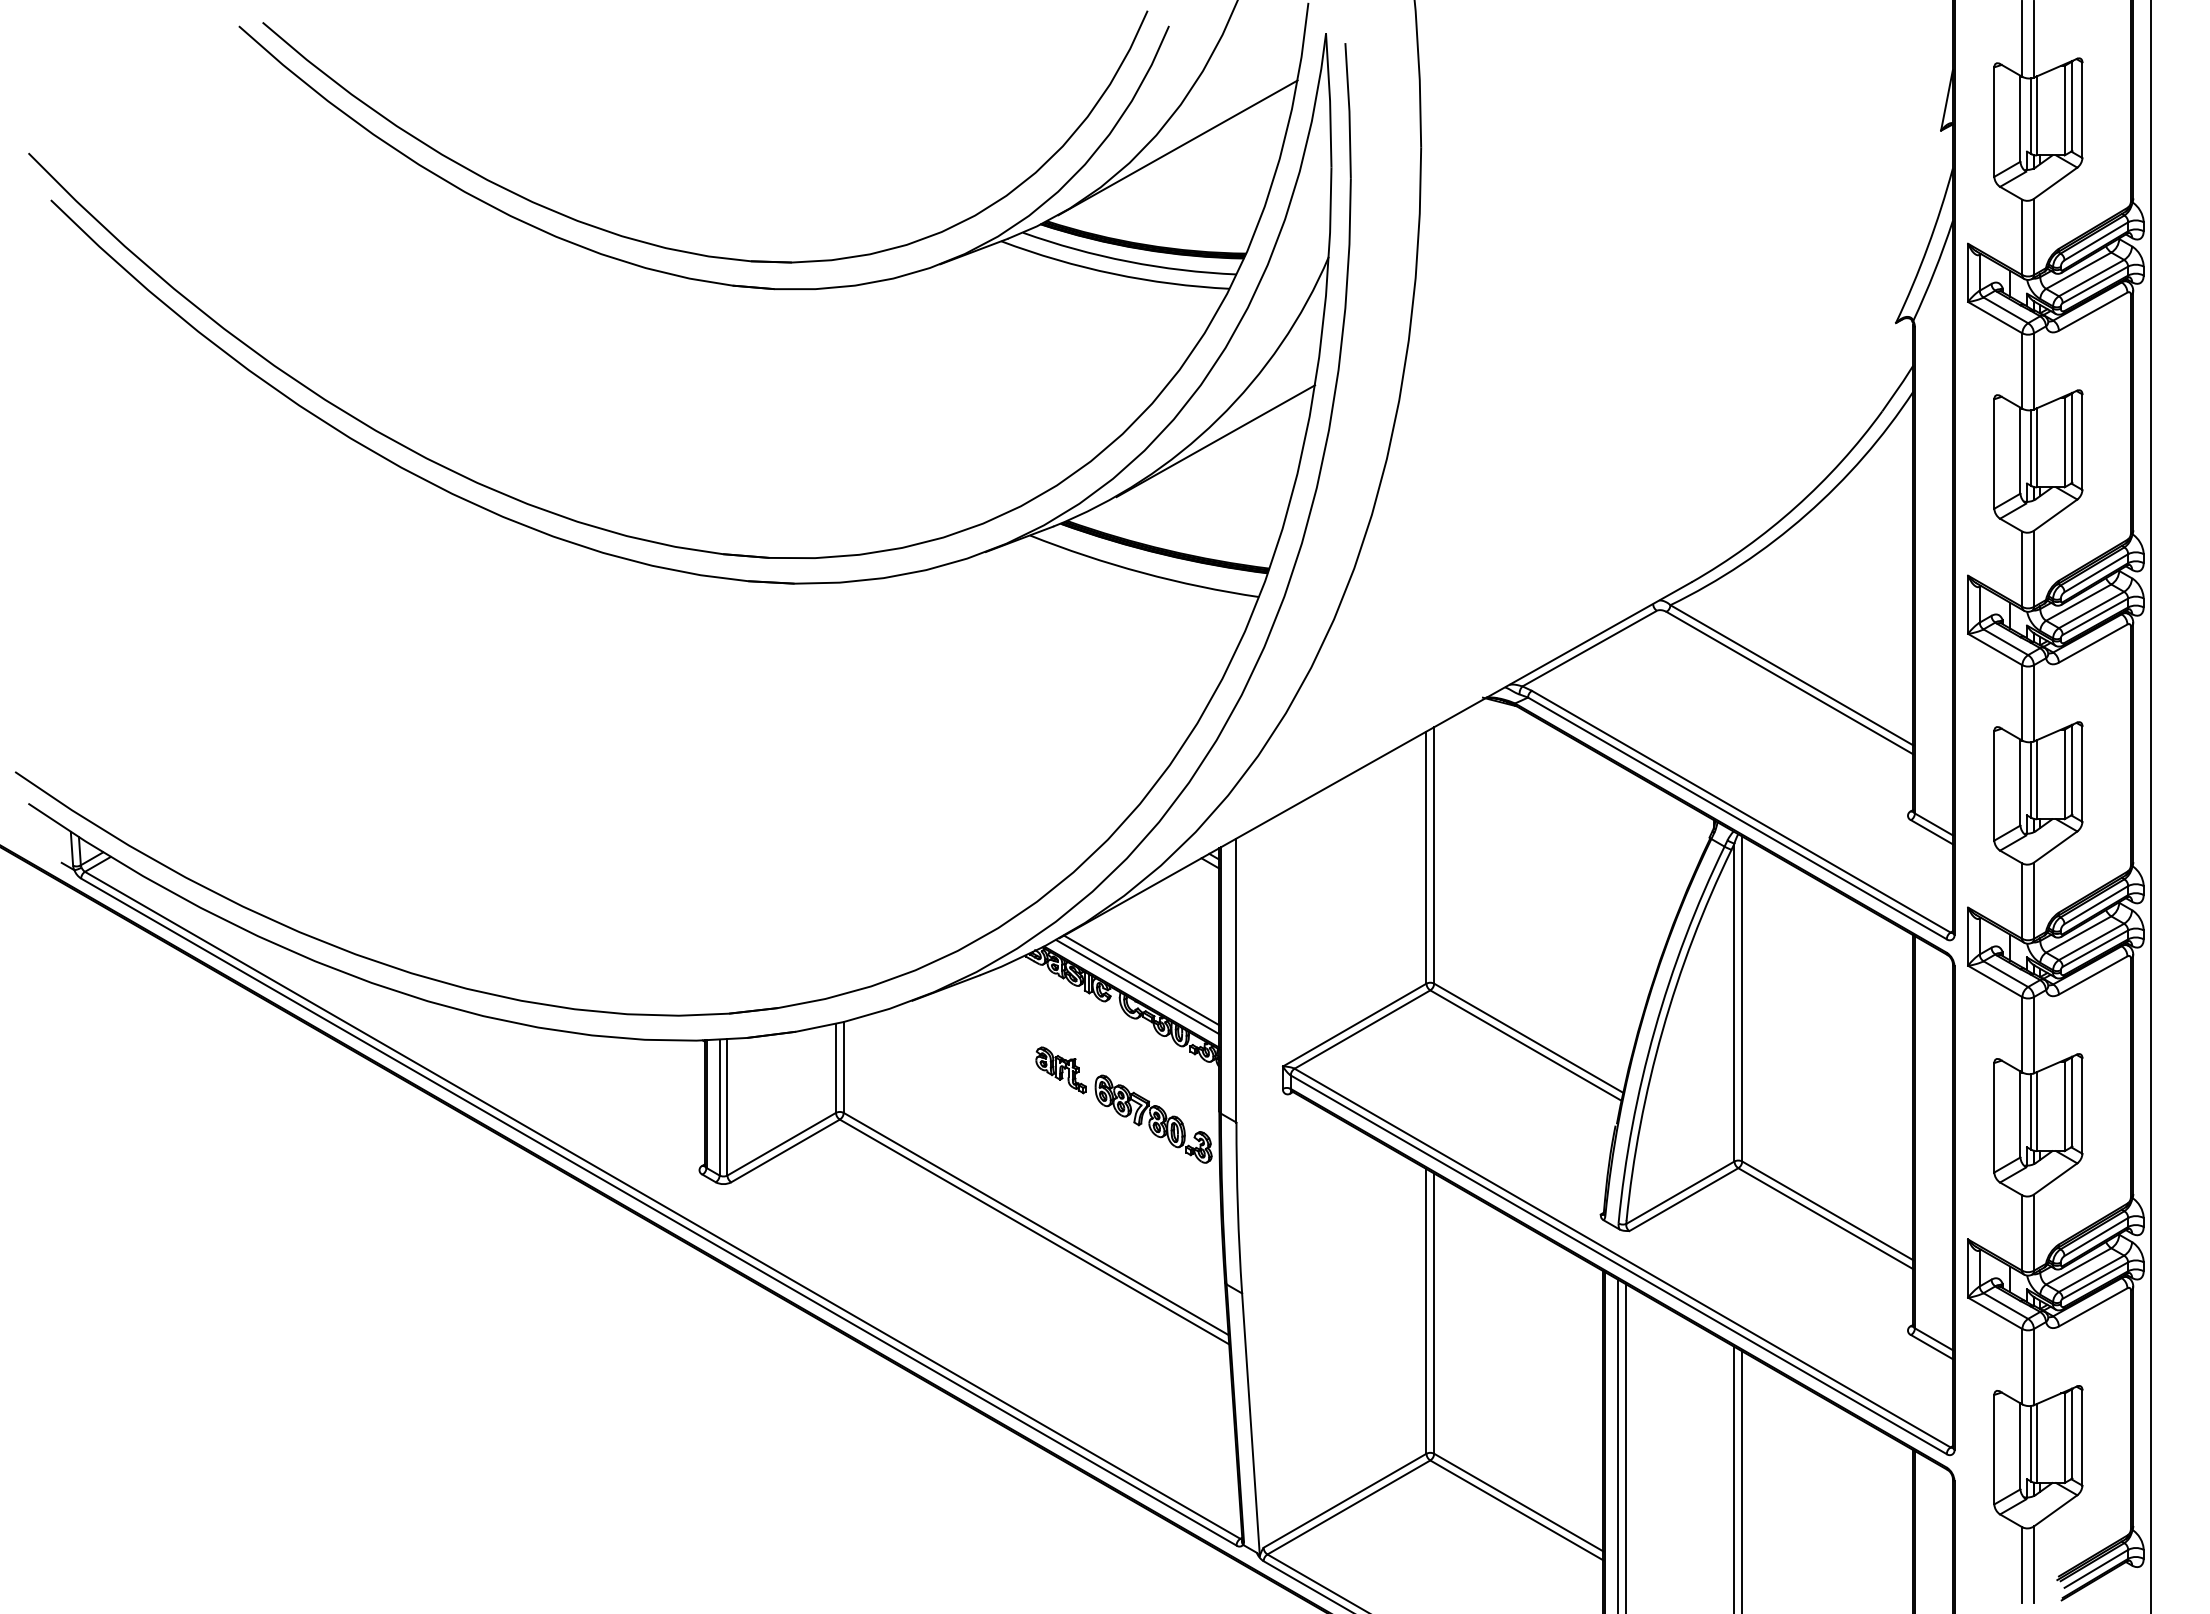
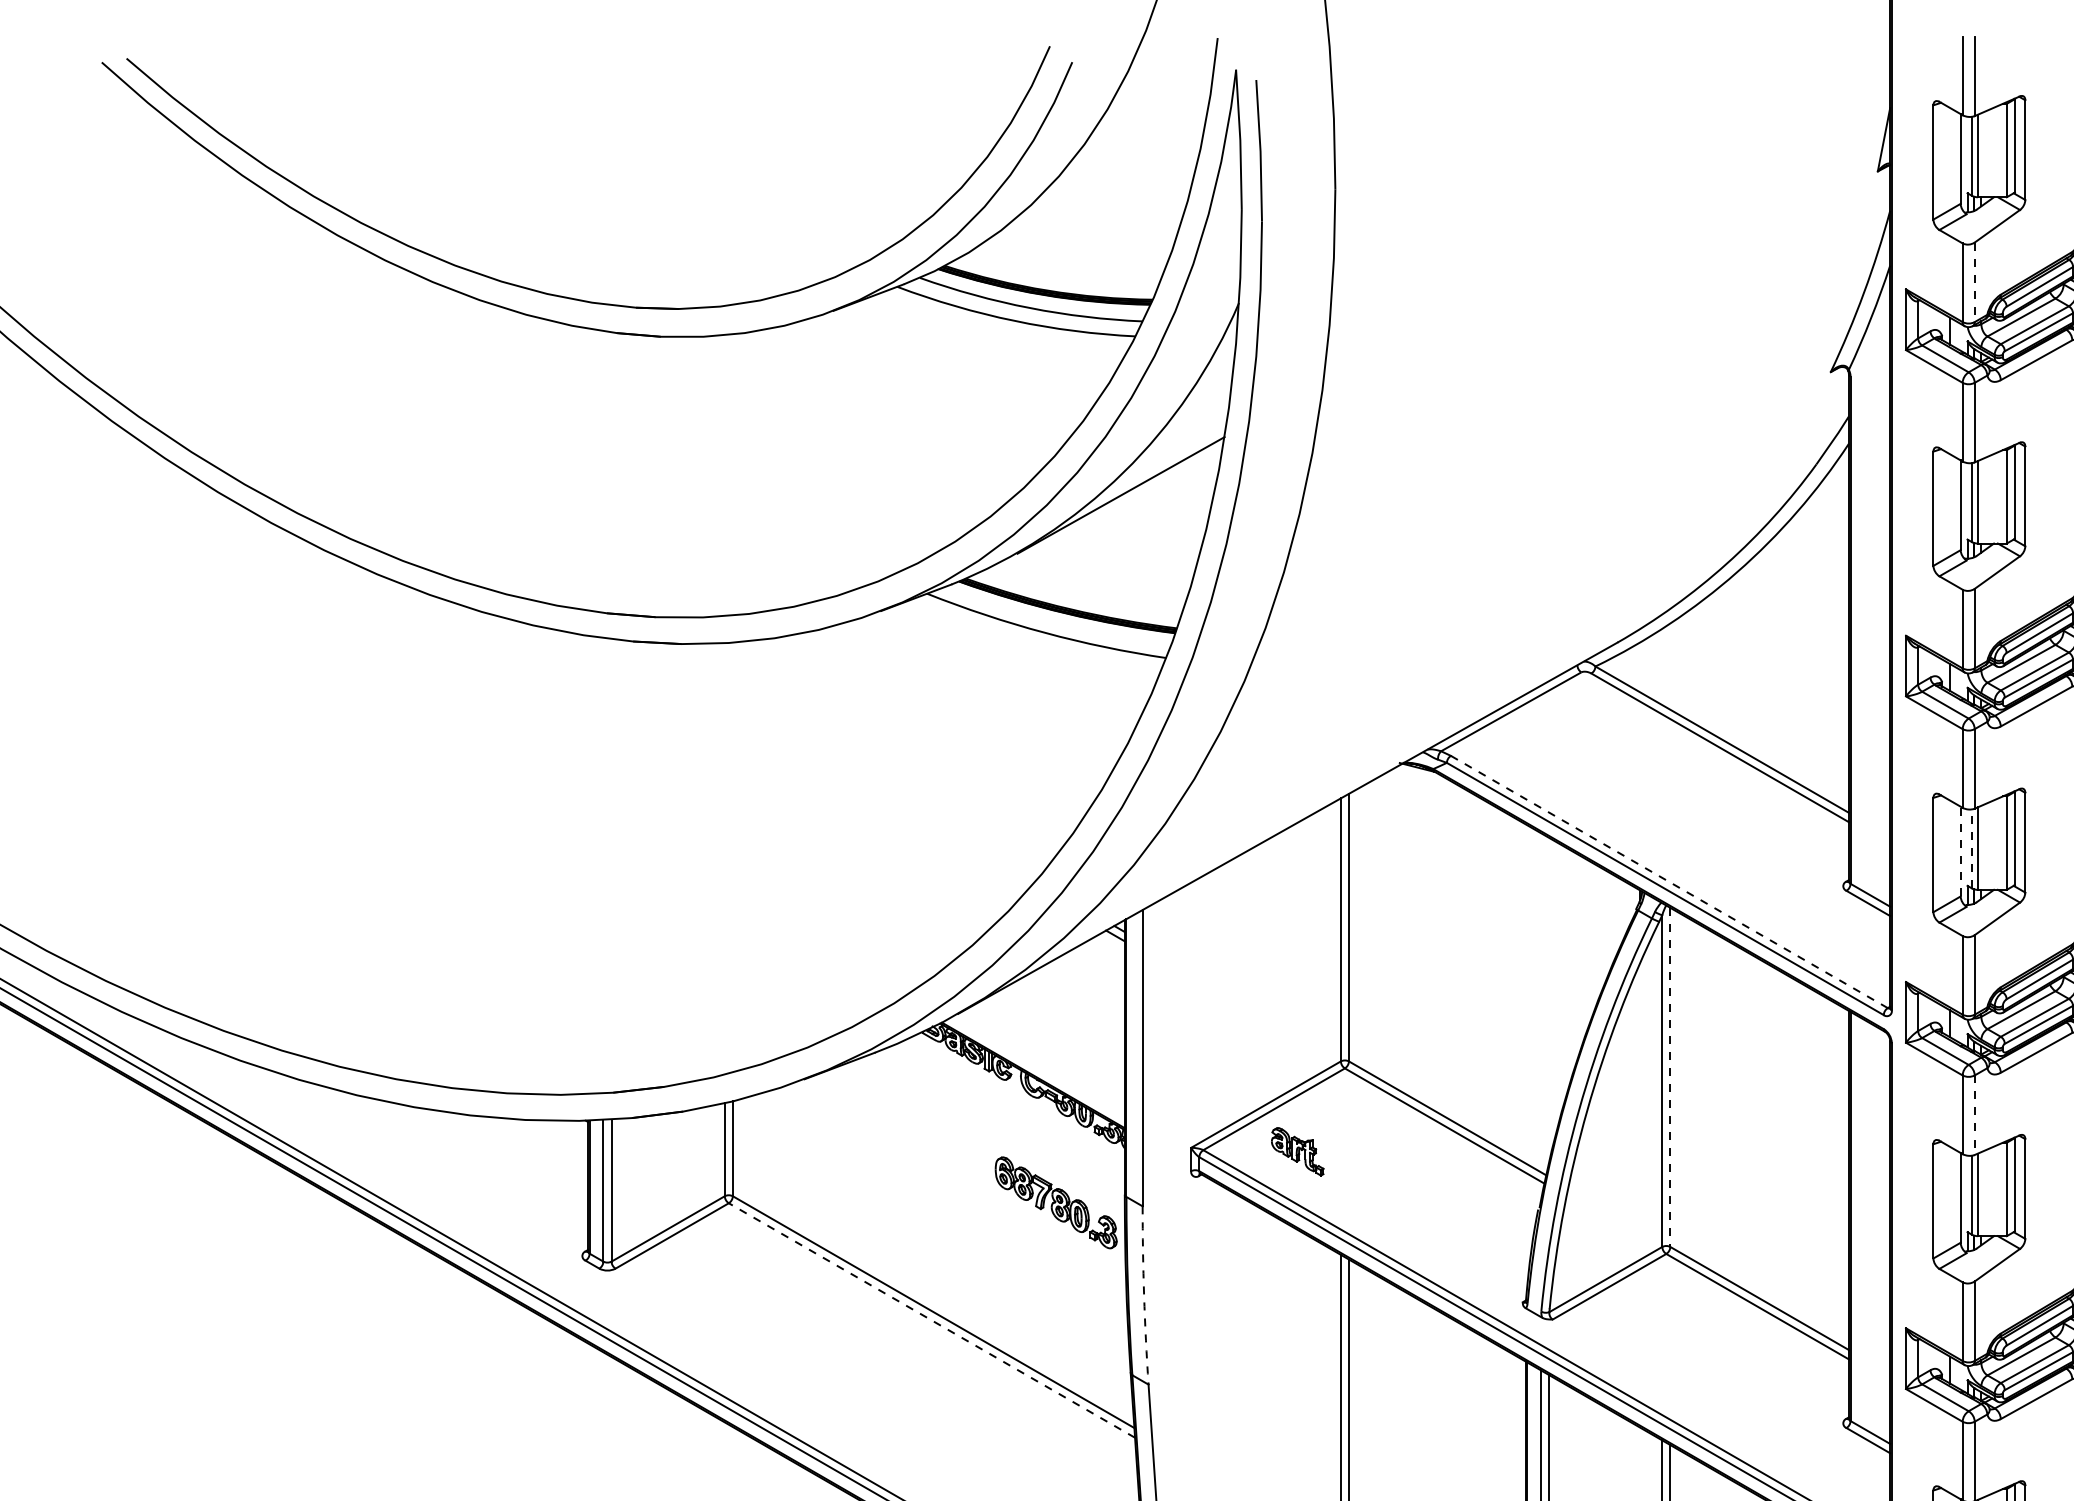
line: (1177, 147) -> (1081, 188), removed
line: (2033, 237) -> (1974, 282), solid -> dashed
line: (2031, 780) -> (1972, 849), solid -> dashed
line: (2020, 782) -> (1960, 851), solid -> dashed
line: (1741, 811) -> (1669, 881), solid -> dashed
line: (1141, 980) -> (1043, 1058), removed
line: (1137, 987) -> (1039, 1065), removed
line: (1742, 999) -> (1670, 1077), solid -> dashed
line: (2033, 1035) -> (1974, 1115), solid -> dashed
part: (1060, 1070) -> (1297, 1152), moved
arc: (1237, 1208) -> (1143, 1296), solid -> dashed
line: (1034, 1231) -> (931, 1320), solid -> dashed

